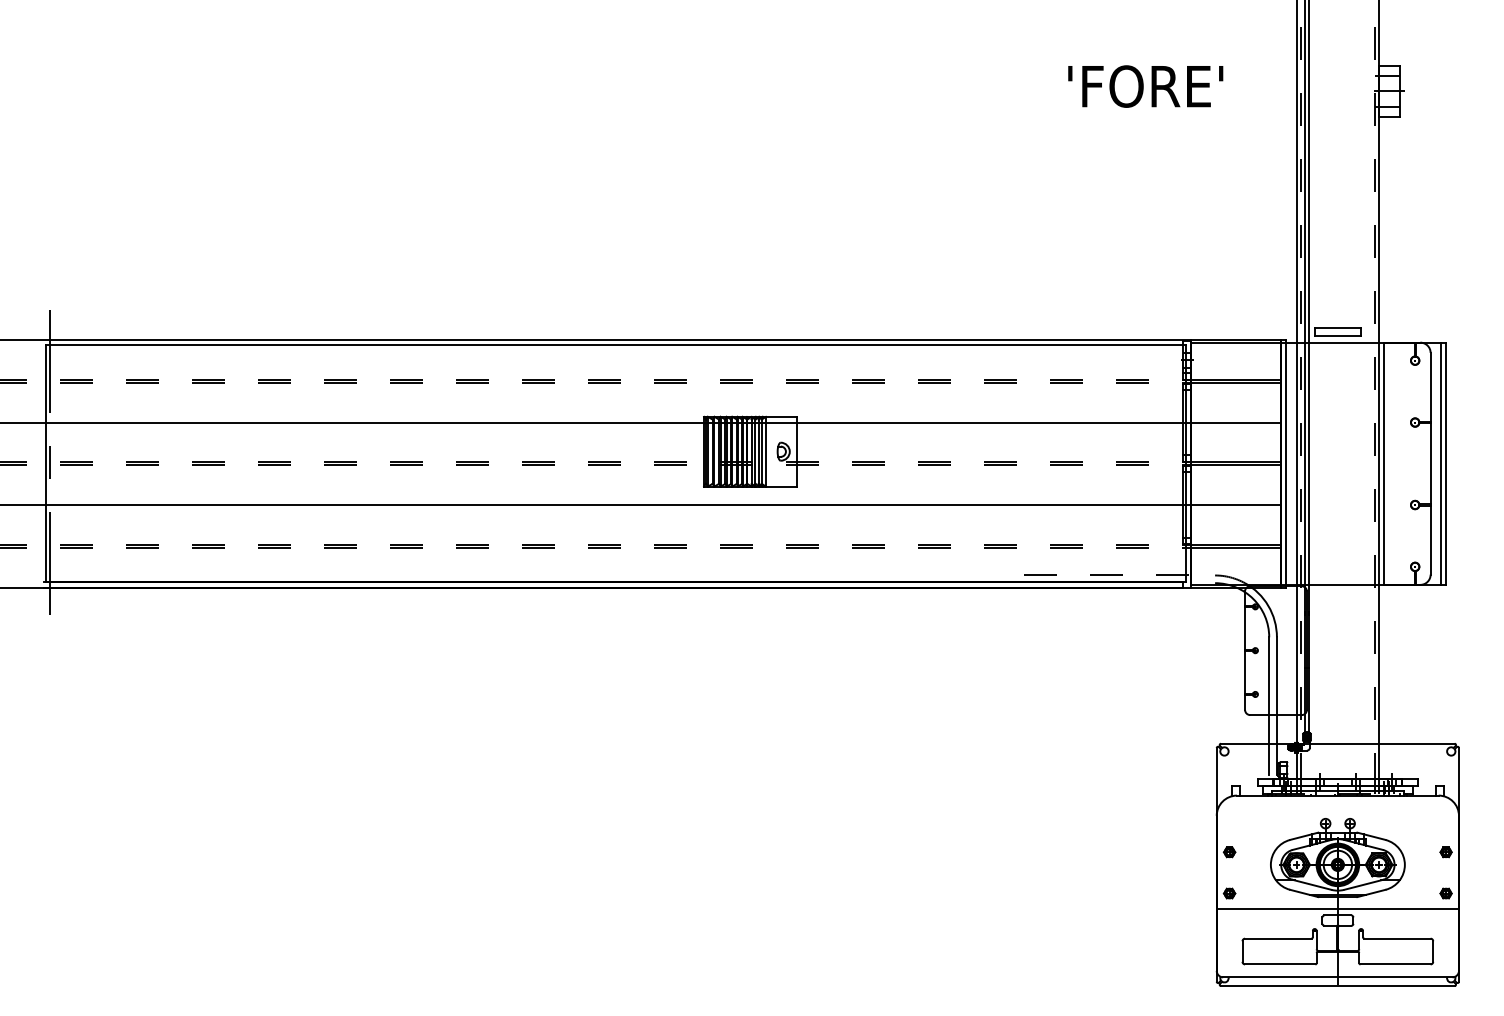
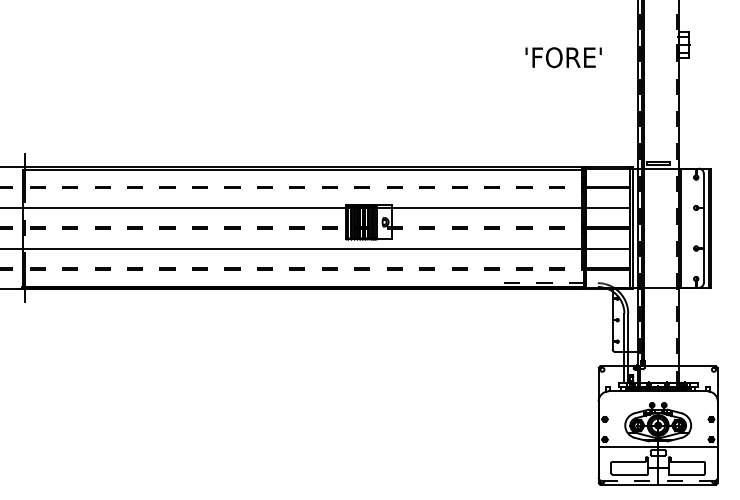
text: (1145, 86) -> (563, 57), moved
line: (1338, 976) -> (658, 480), solid -> dashed

